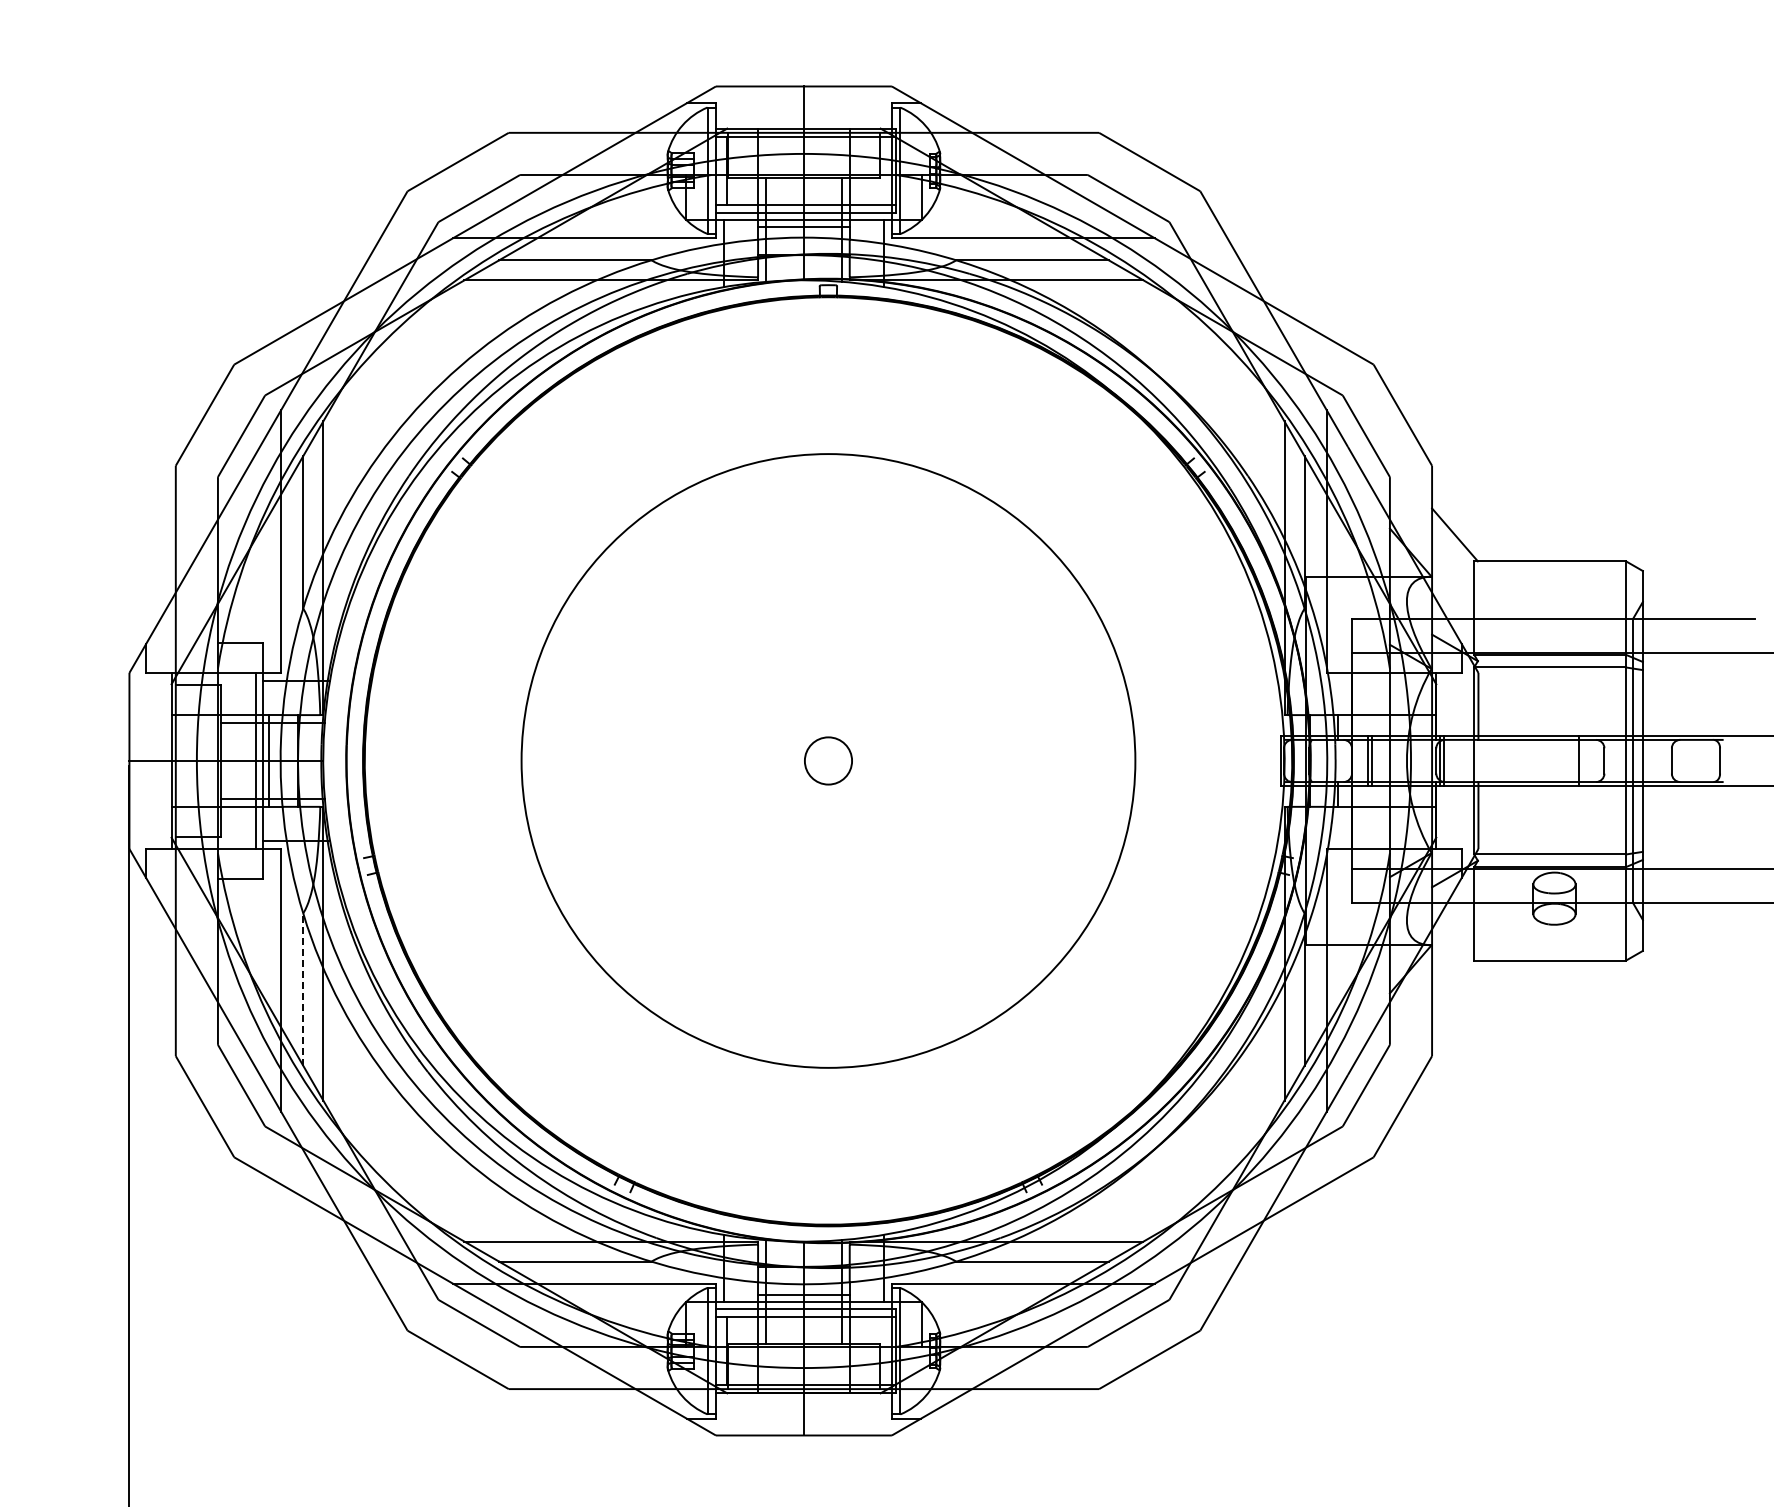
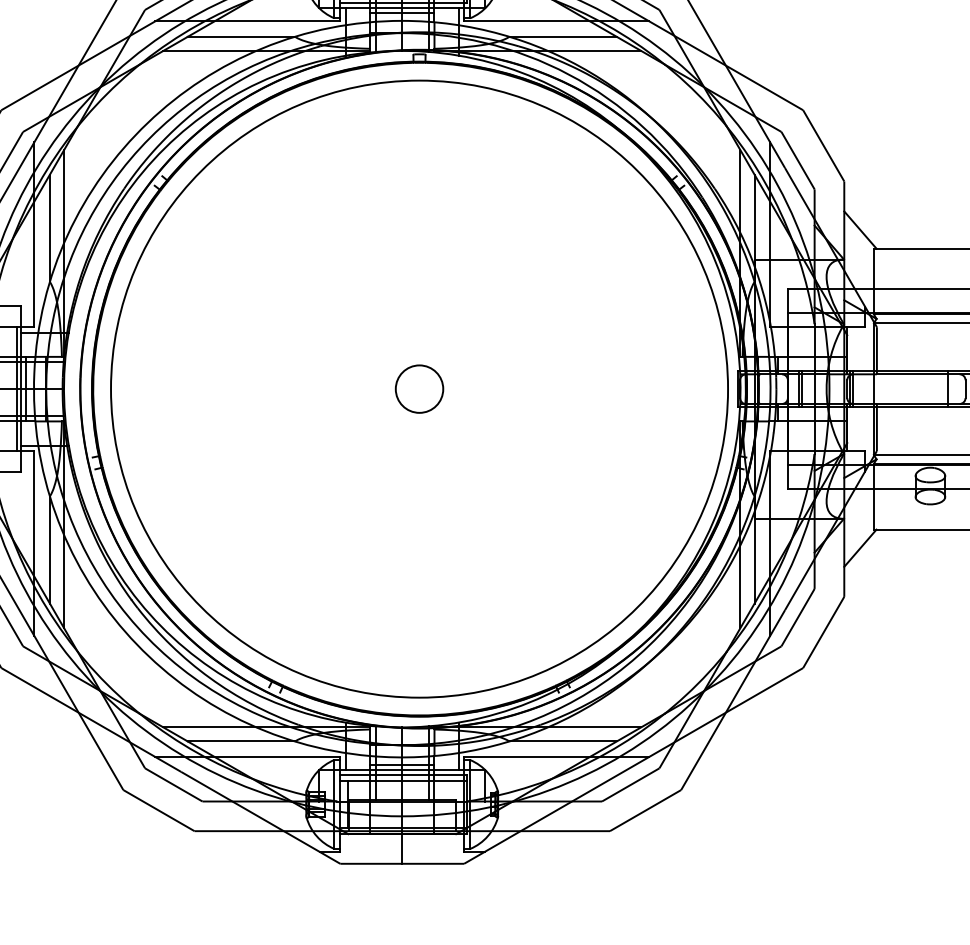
circle: (828, 760) -> (419, 388), size x1.43
circle: (828, 760) -> (419, 388), size x1.43
line: (1454, 986) -> (860, 547), added
line: (303, 989) -> (50, 549), dashed -> solid

